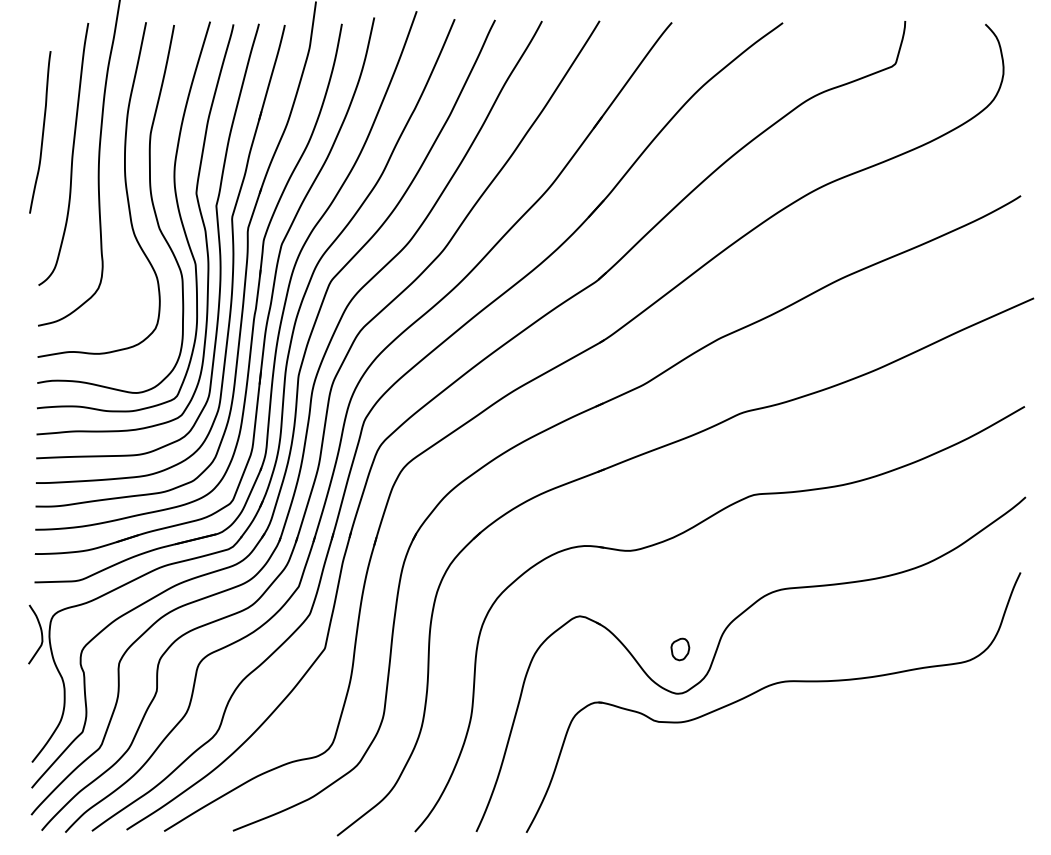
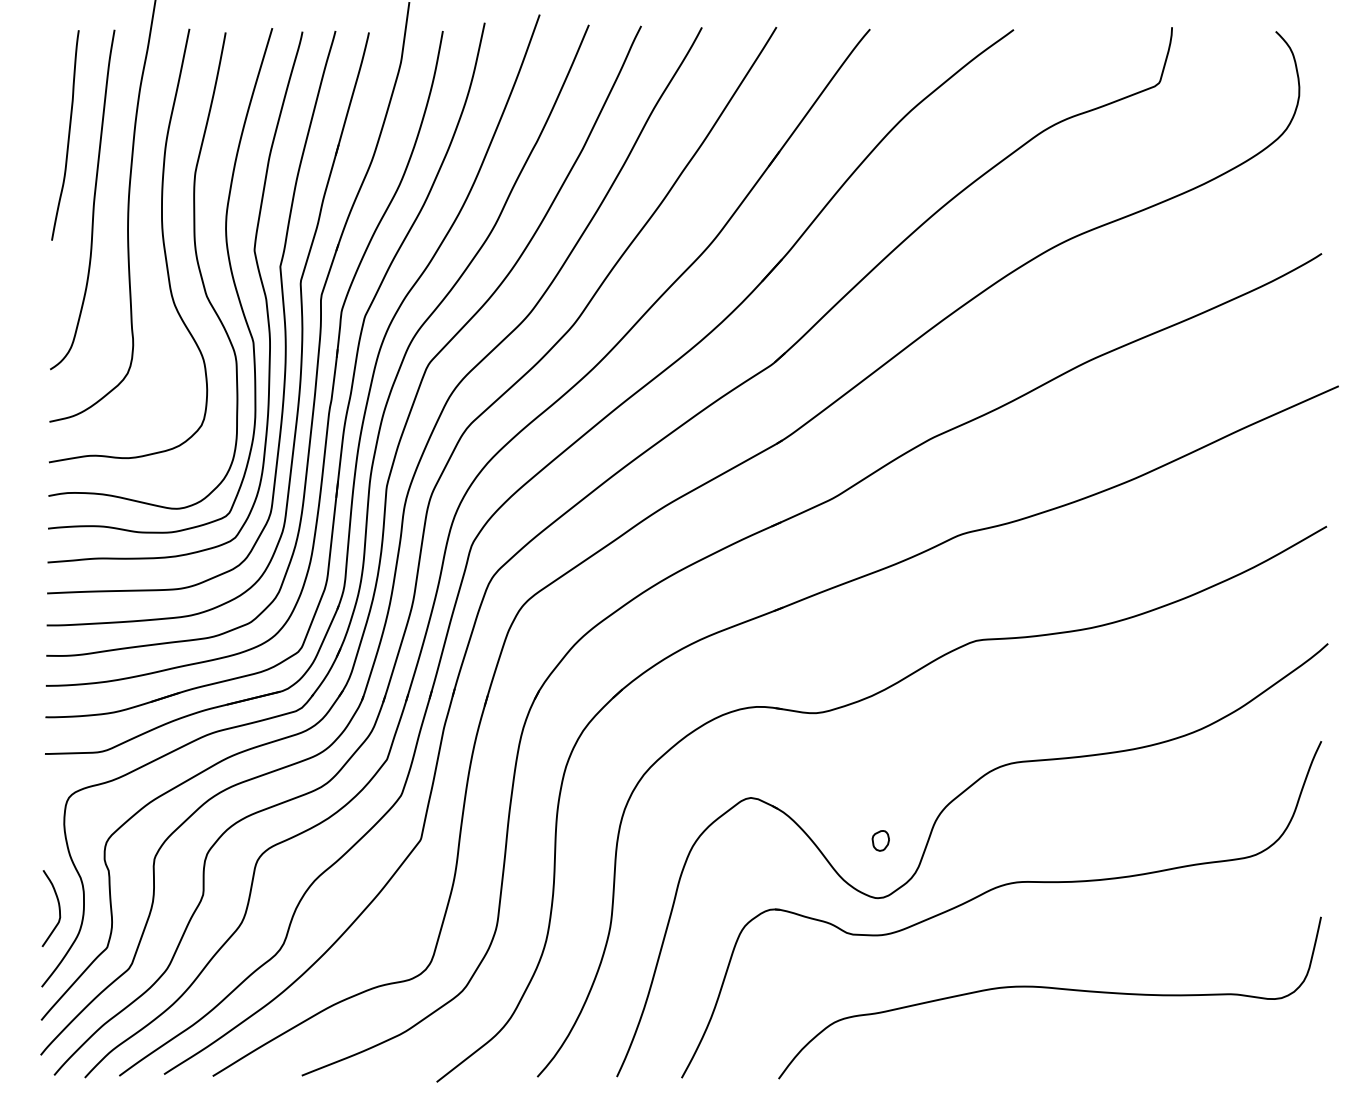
curve: (42, 132) -> (68, 135), moved
curve: (41, 634) -> (58, 908), moved
part: (680, 649) -> (880, 840), size x0.71
curve: (813, 764) -> (1053, 989), added

